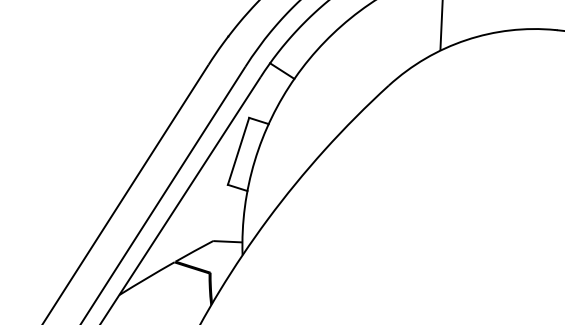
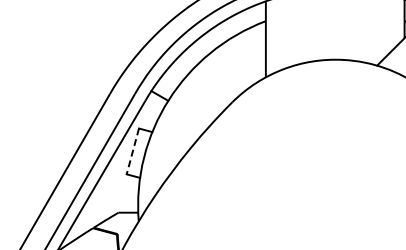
line: (238, 151) -> (132, 151), solid -> dashed

